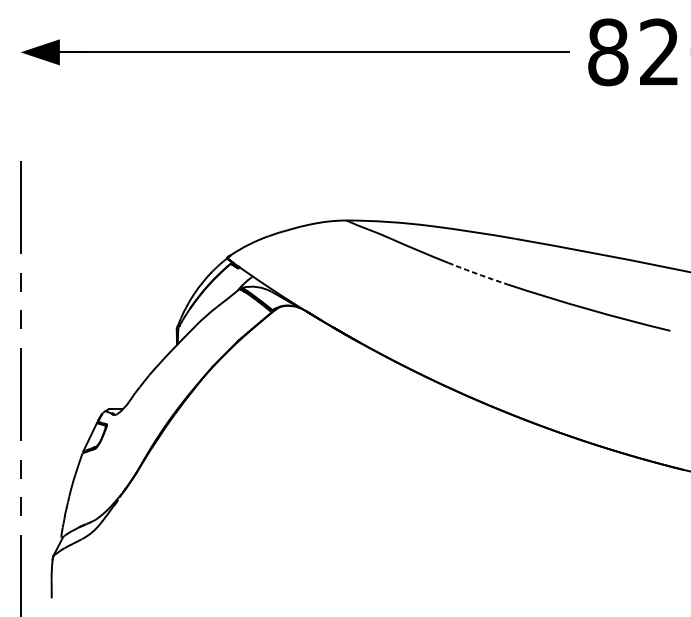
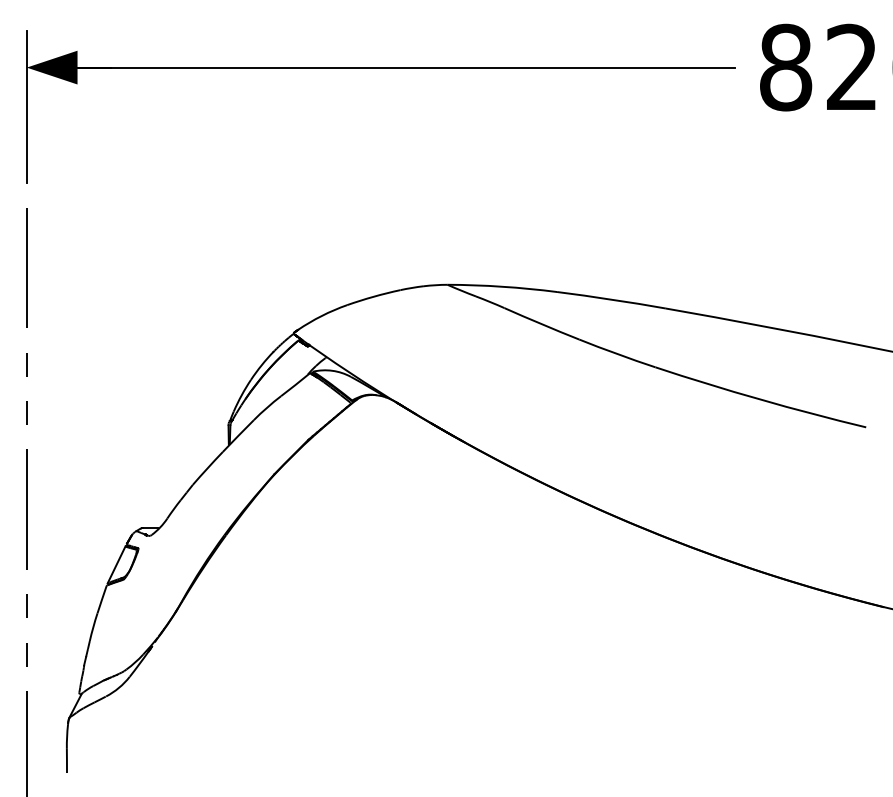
line: (20, 83) -> (26, 107), added
arc: (477, 273) -> (617, 353), dashed -> solid

